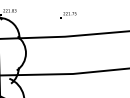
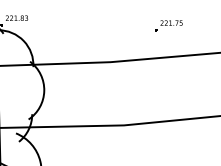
part: (68, 15) -> (169, 26), moved

